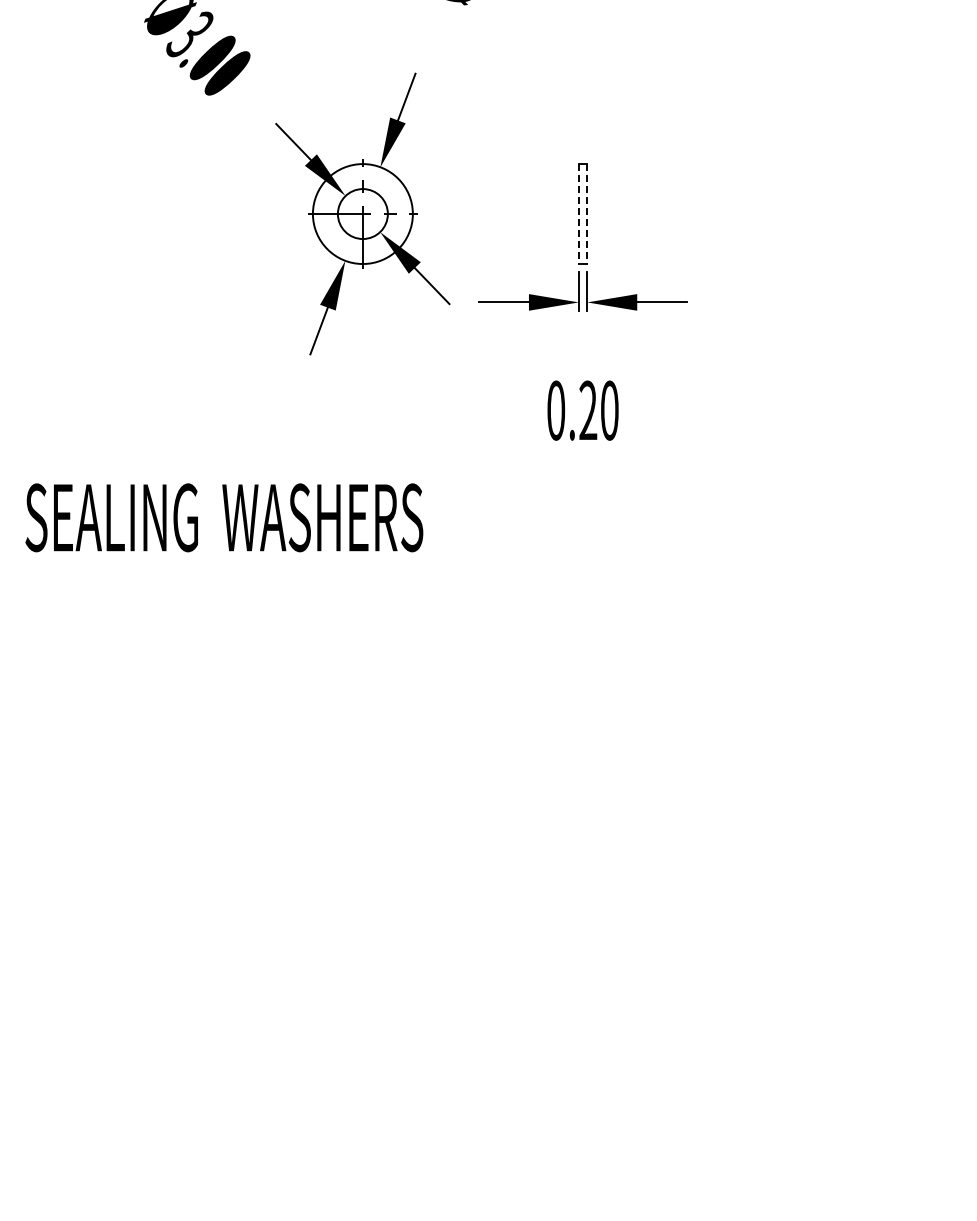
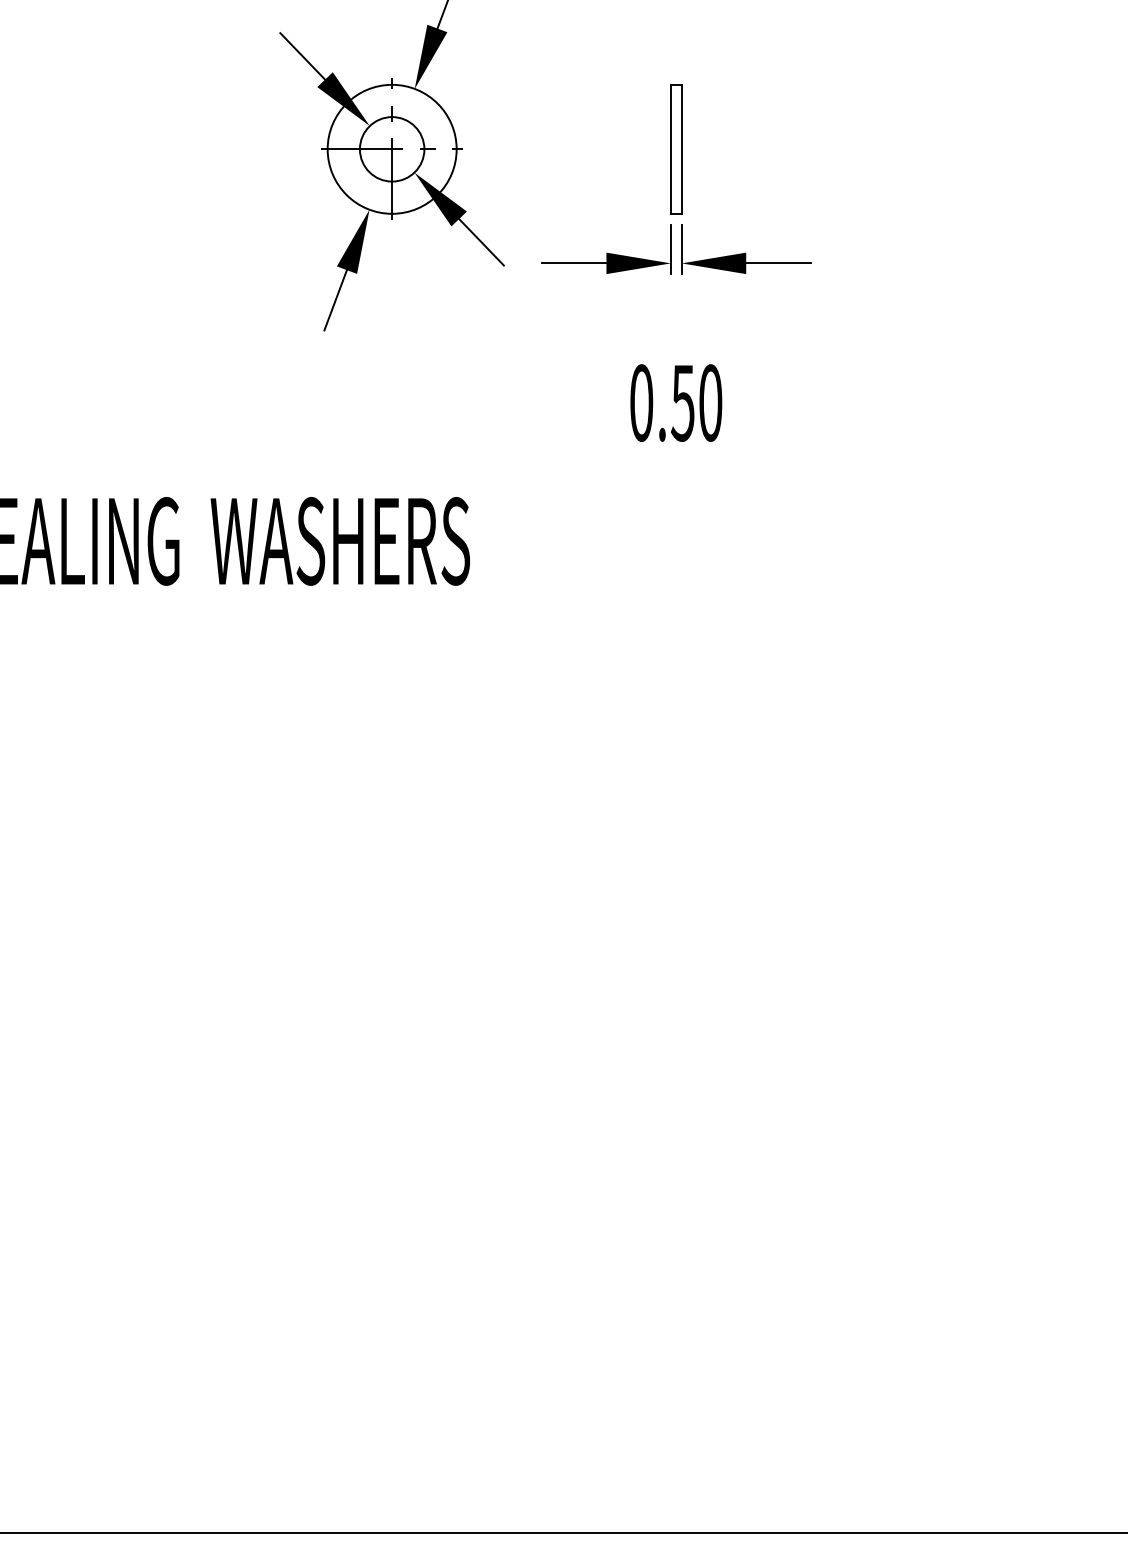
line: (578, 214) -> (670, 149), dashed -> solid
line: (587, 214) -> (682, 149), dashed -> solid
text: (588, 410) -> (683, 402), 0.20 -> 0.50

